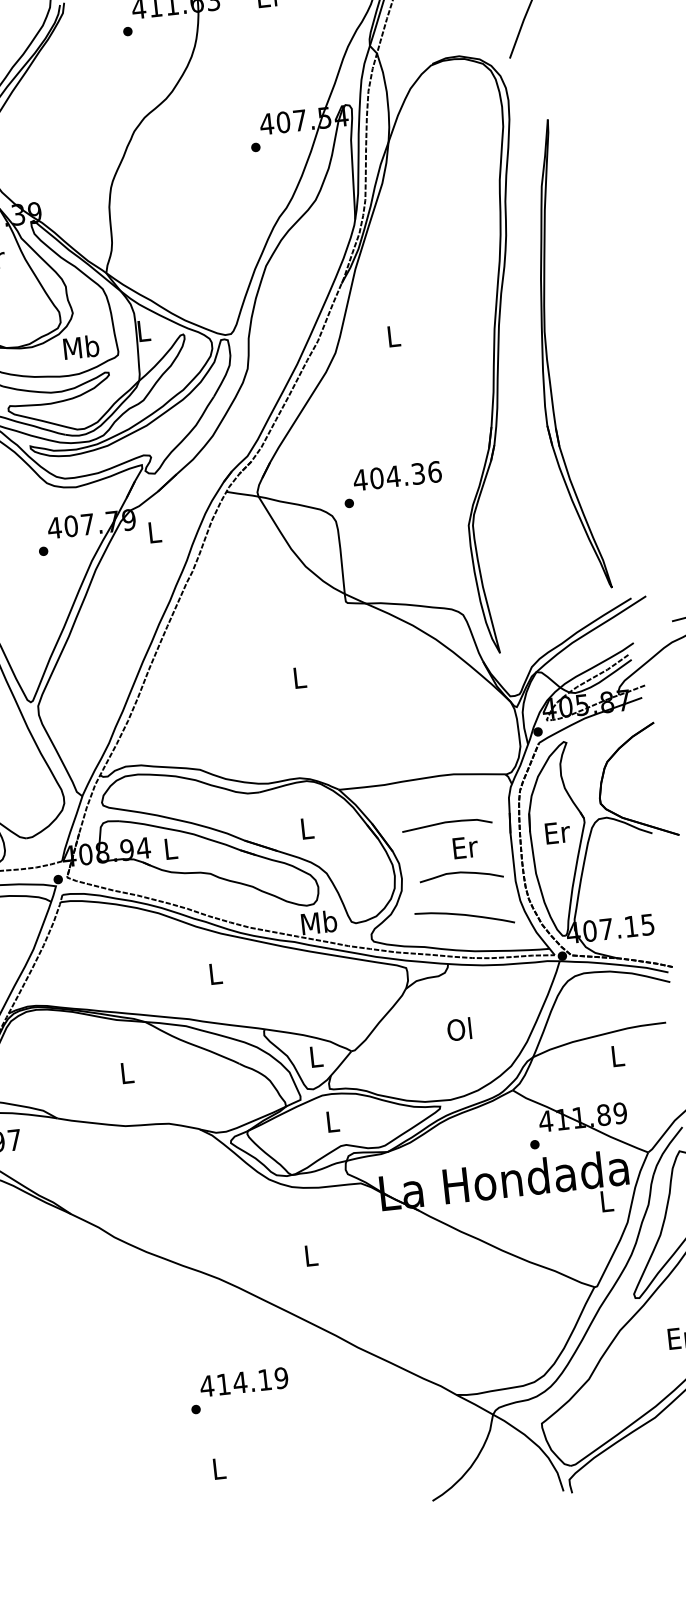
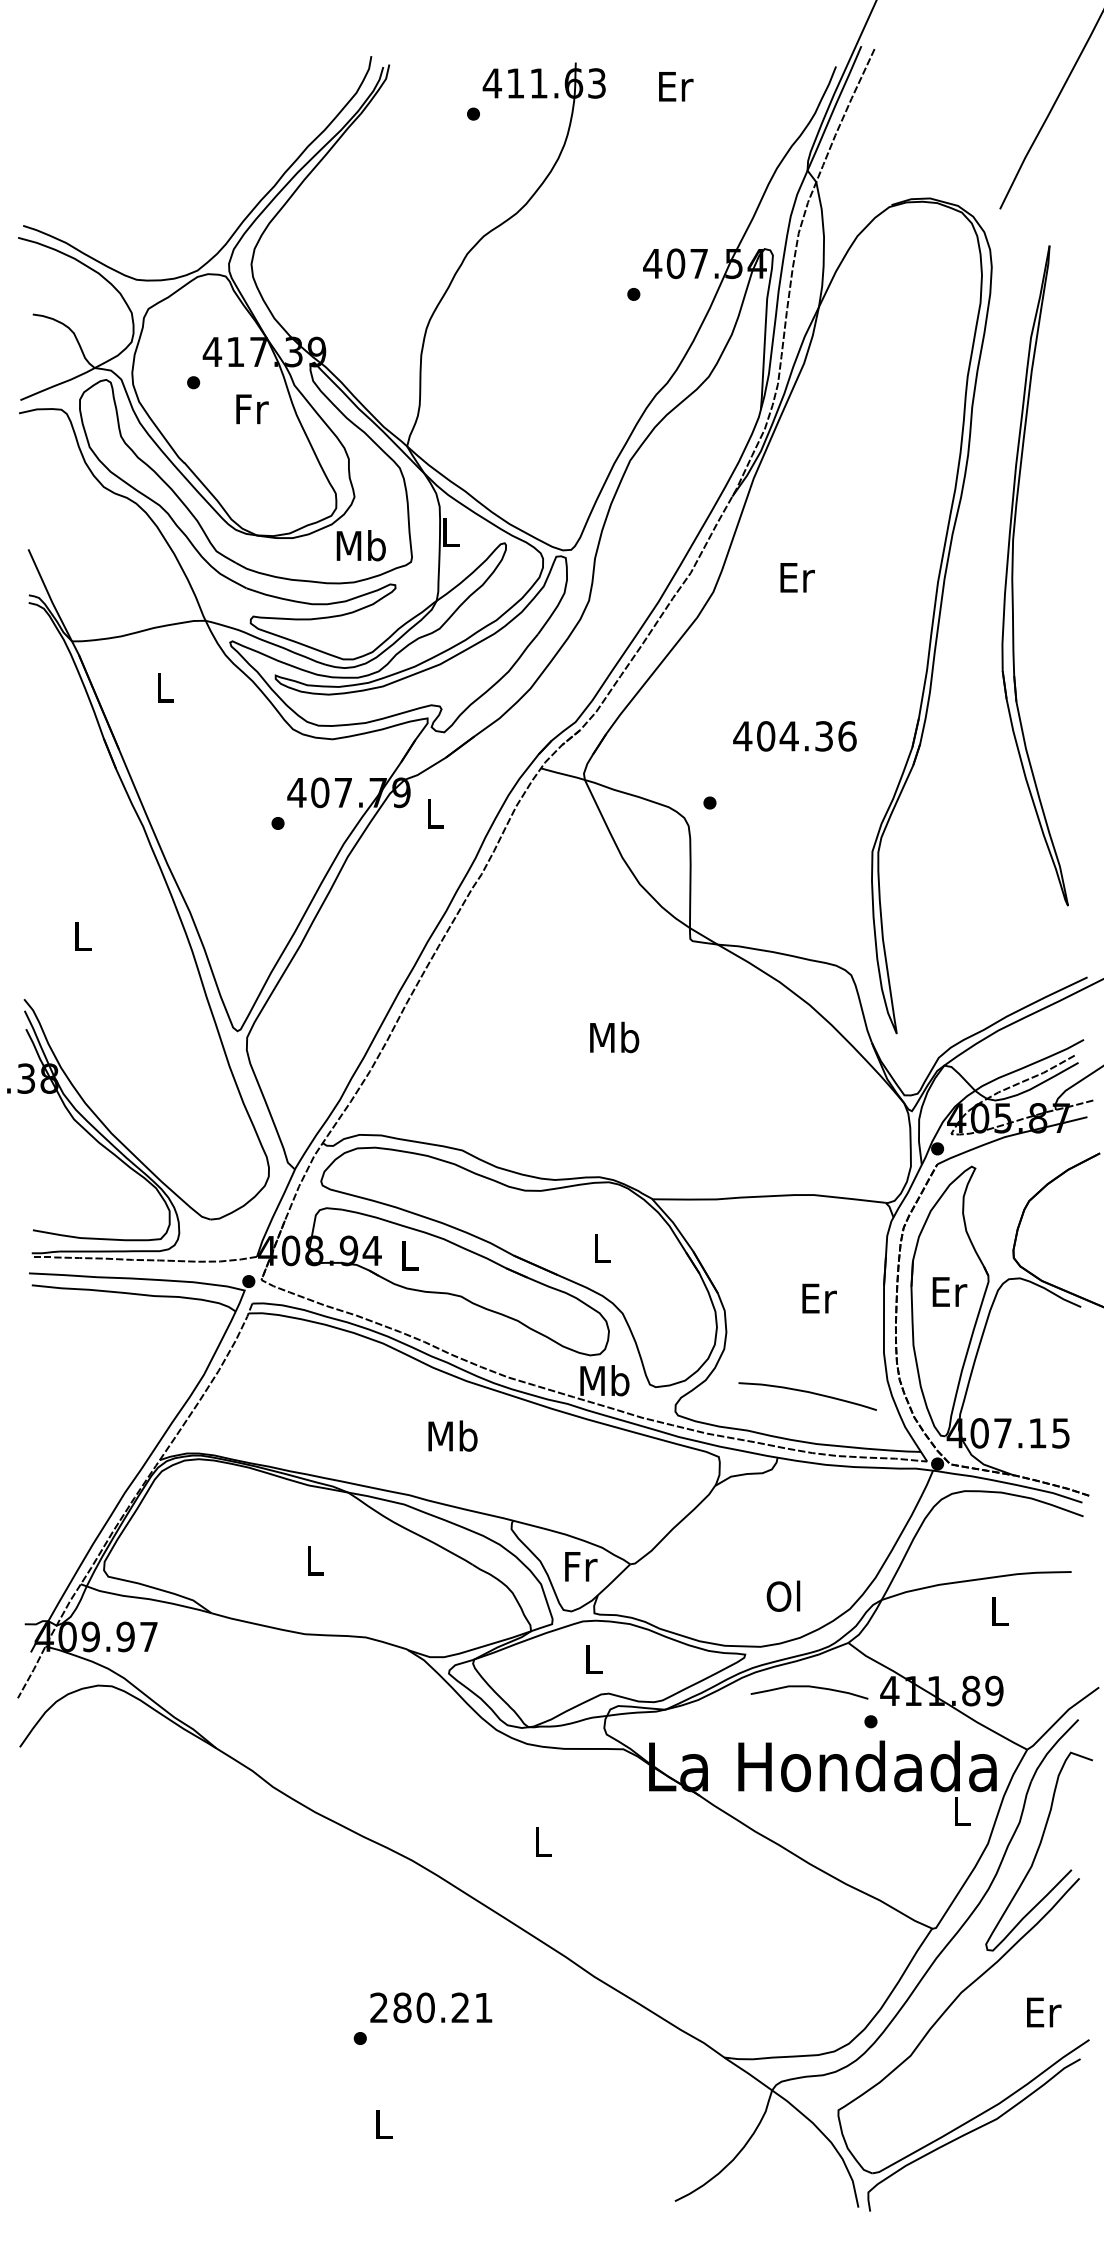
text: (394, 336) -> (797, 577), L -> Er
part: (547, 356) -> (1013, 575), moved
text: (397, 476) -> (794, 736), moved
text: (299, 677) -> (614, 1037), L -> Mb
curve: (446, 822) -> (796, 1261), removed
curve: (461, 873) -> (809, 1687), moved
text: (215, 973) -> (452, 1435), L -> Mb
text: (459, 1028) -> (783, 1595), moved
text: (316, 1056) -> (581, 1566), L -> Fr
text: (243, 1382) -> (430, 2007), 414.19 -> 280.21

